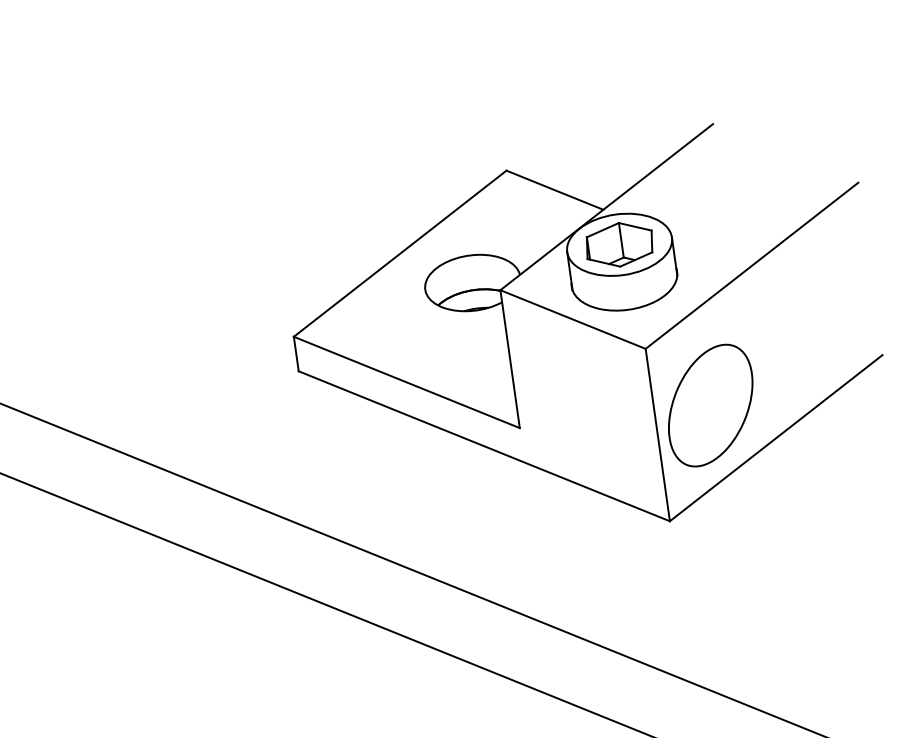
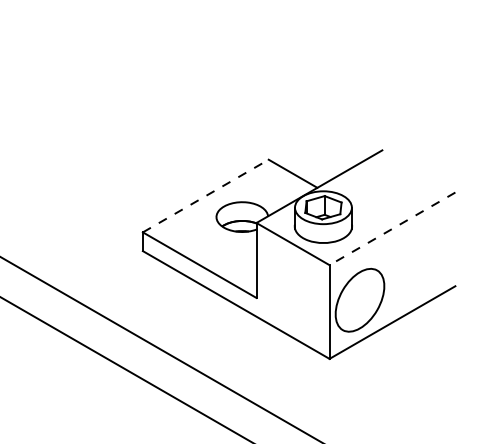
line: (399, 254) -> (205, 196), solid -> dashed
line: (751, 265) -> (392, 228), solid -> dashed

